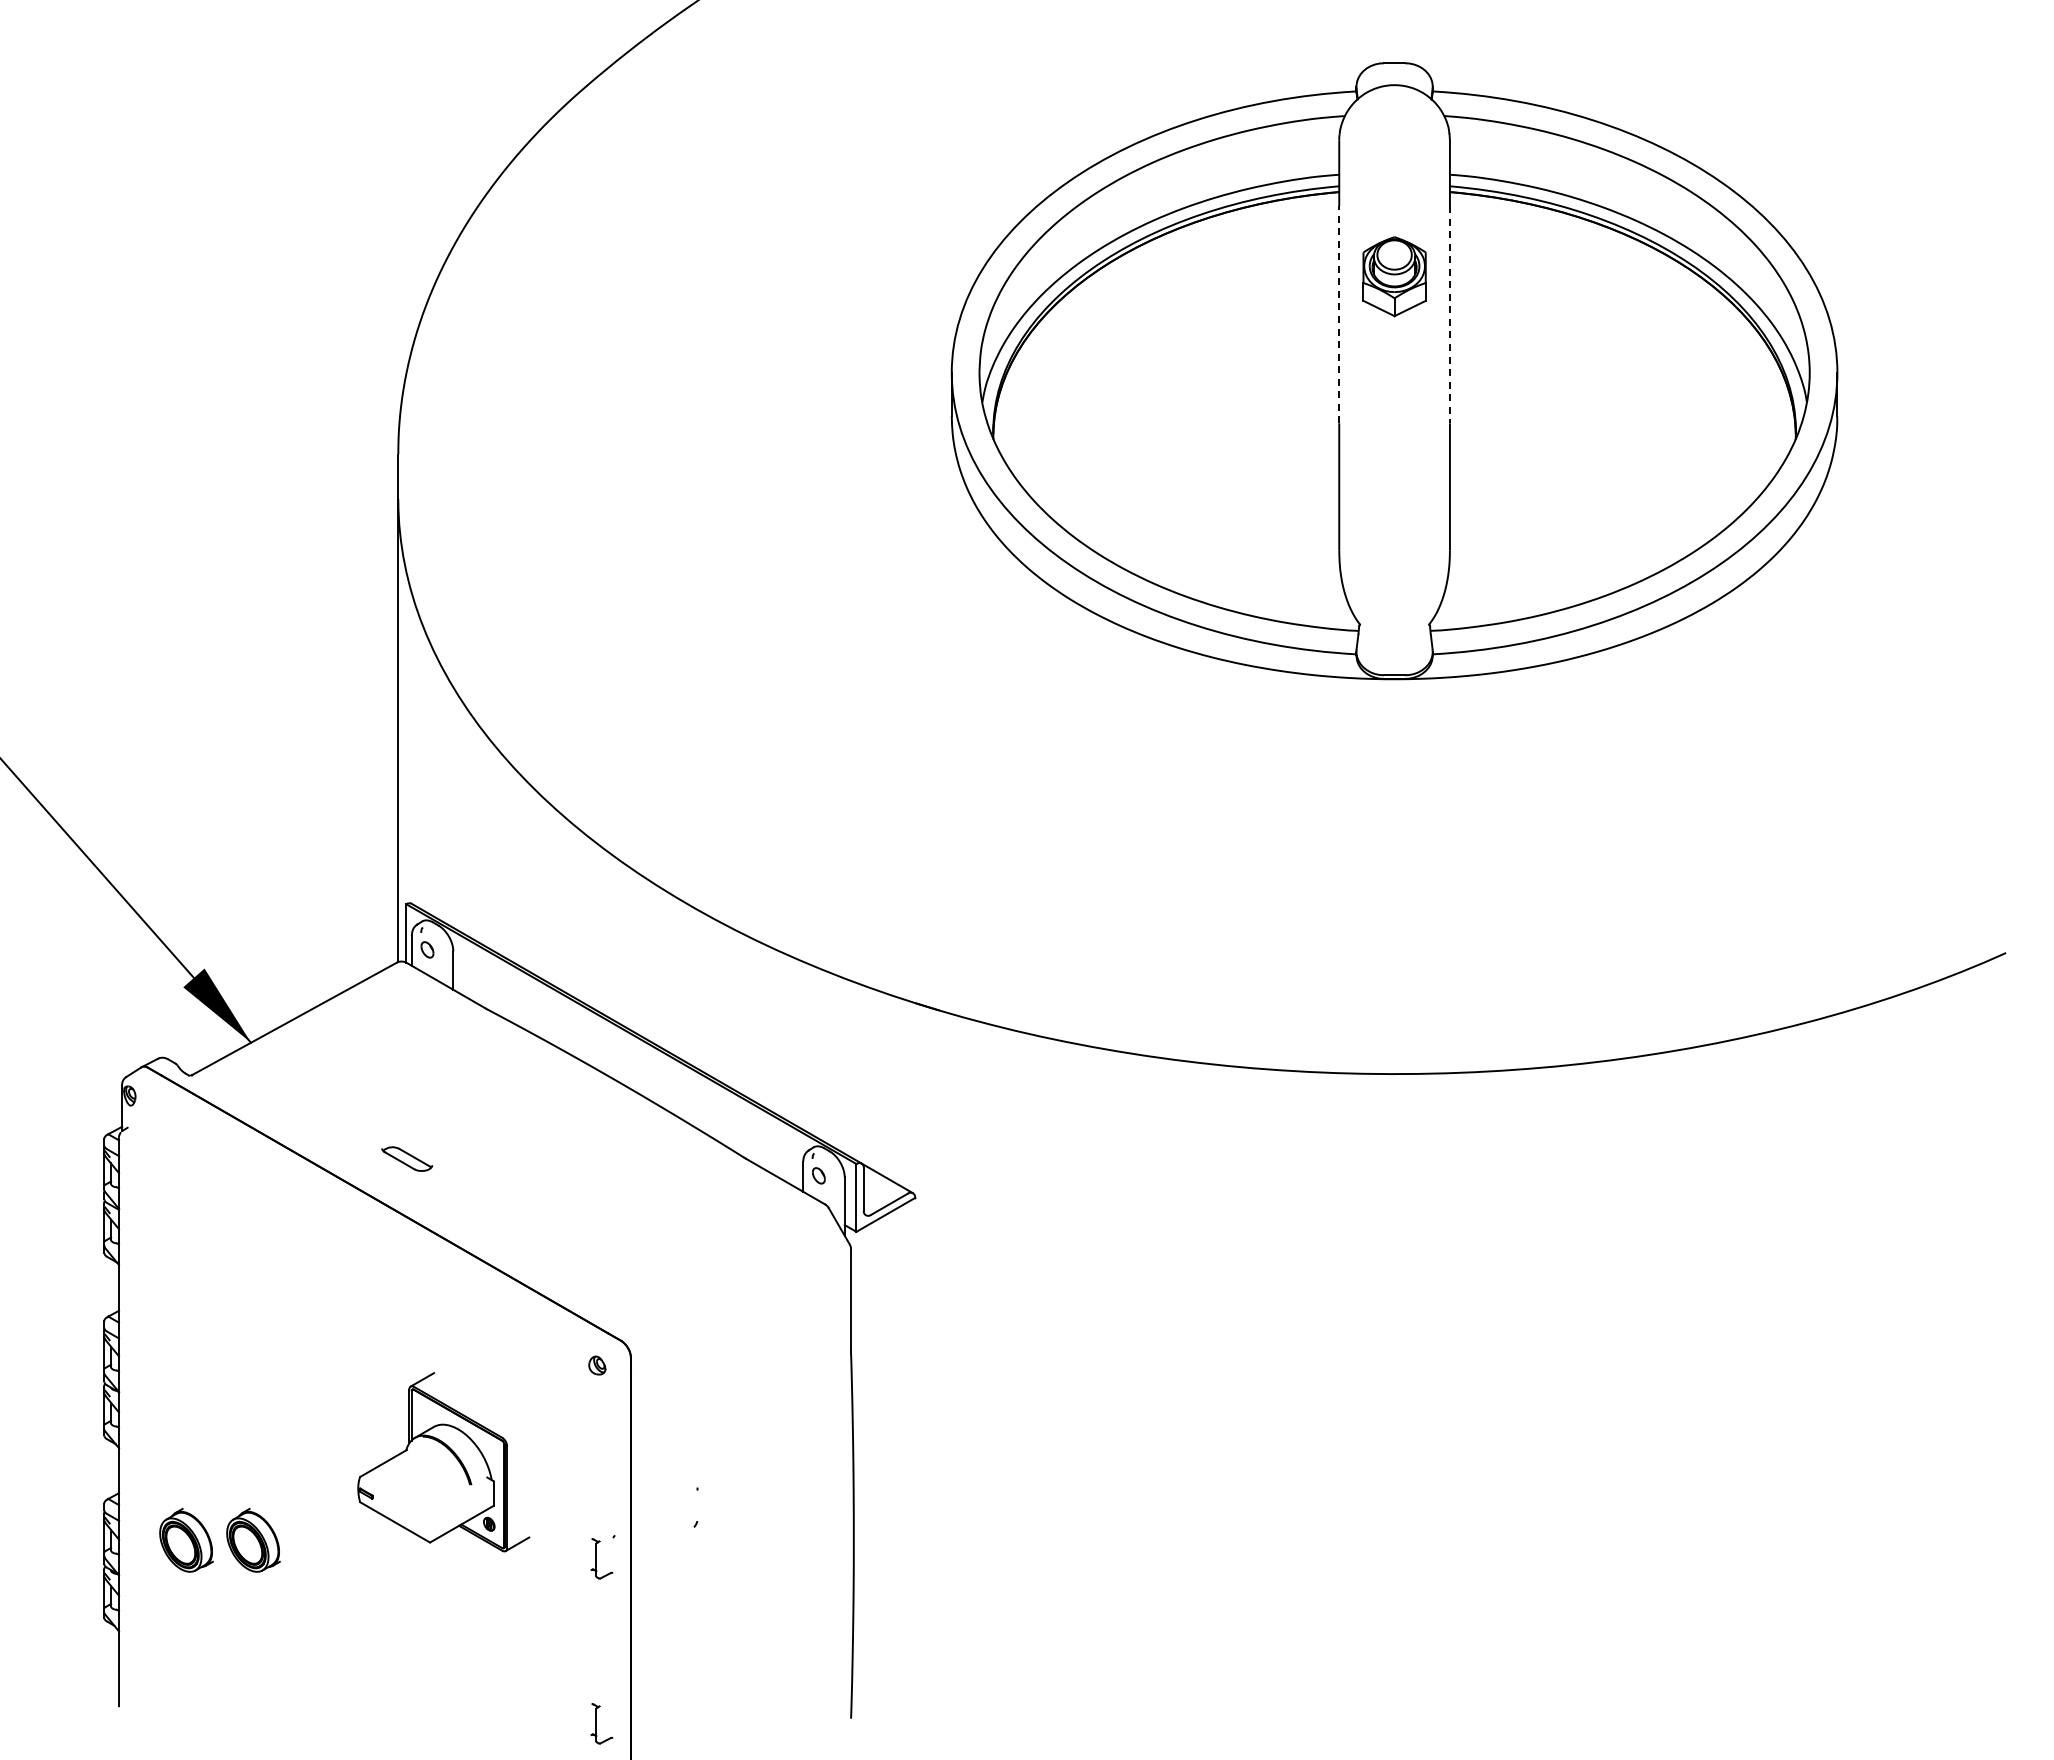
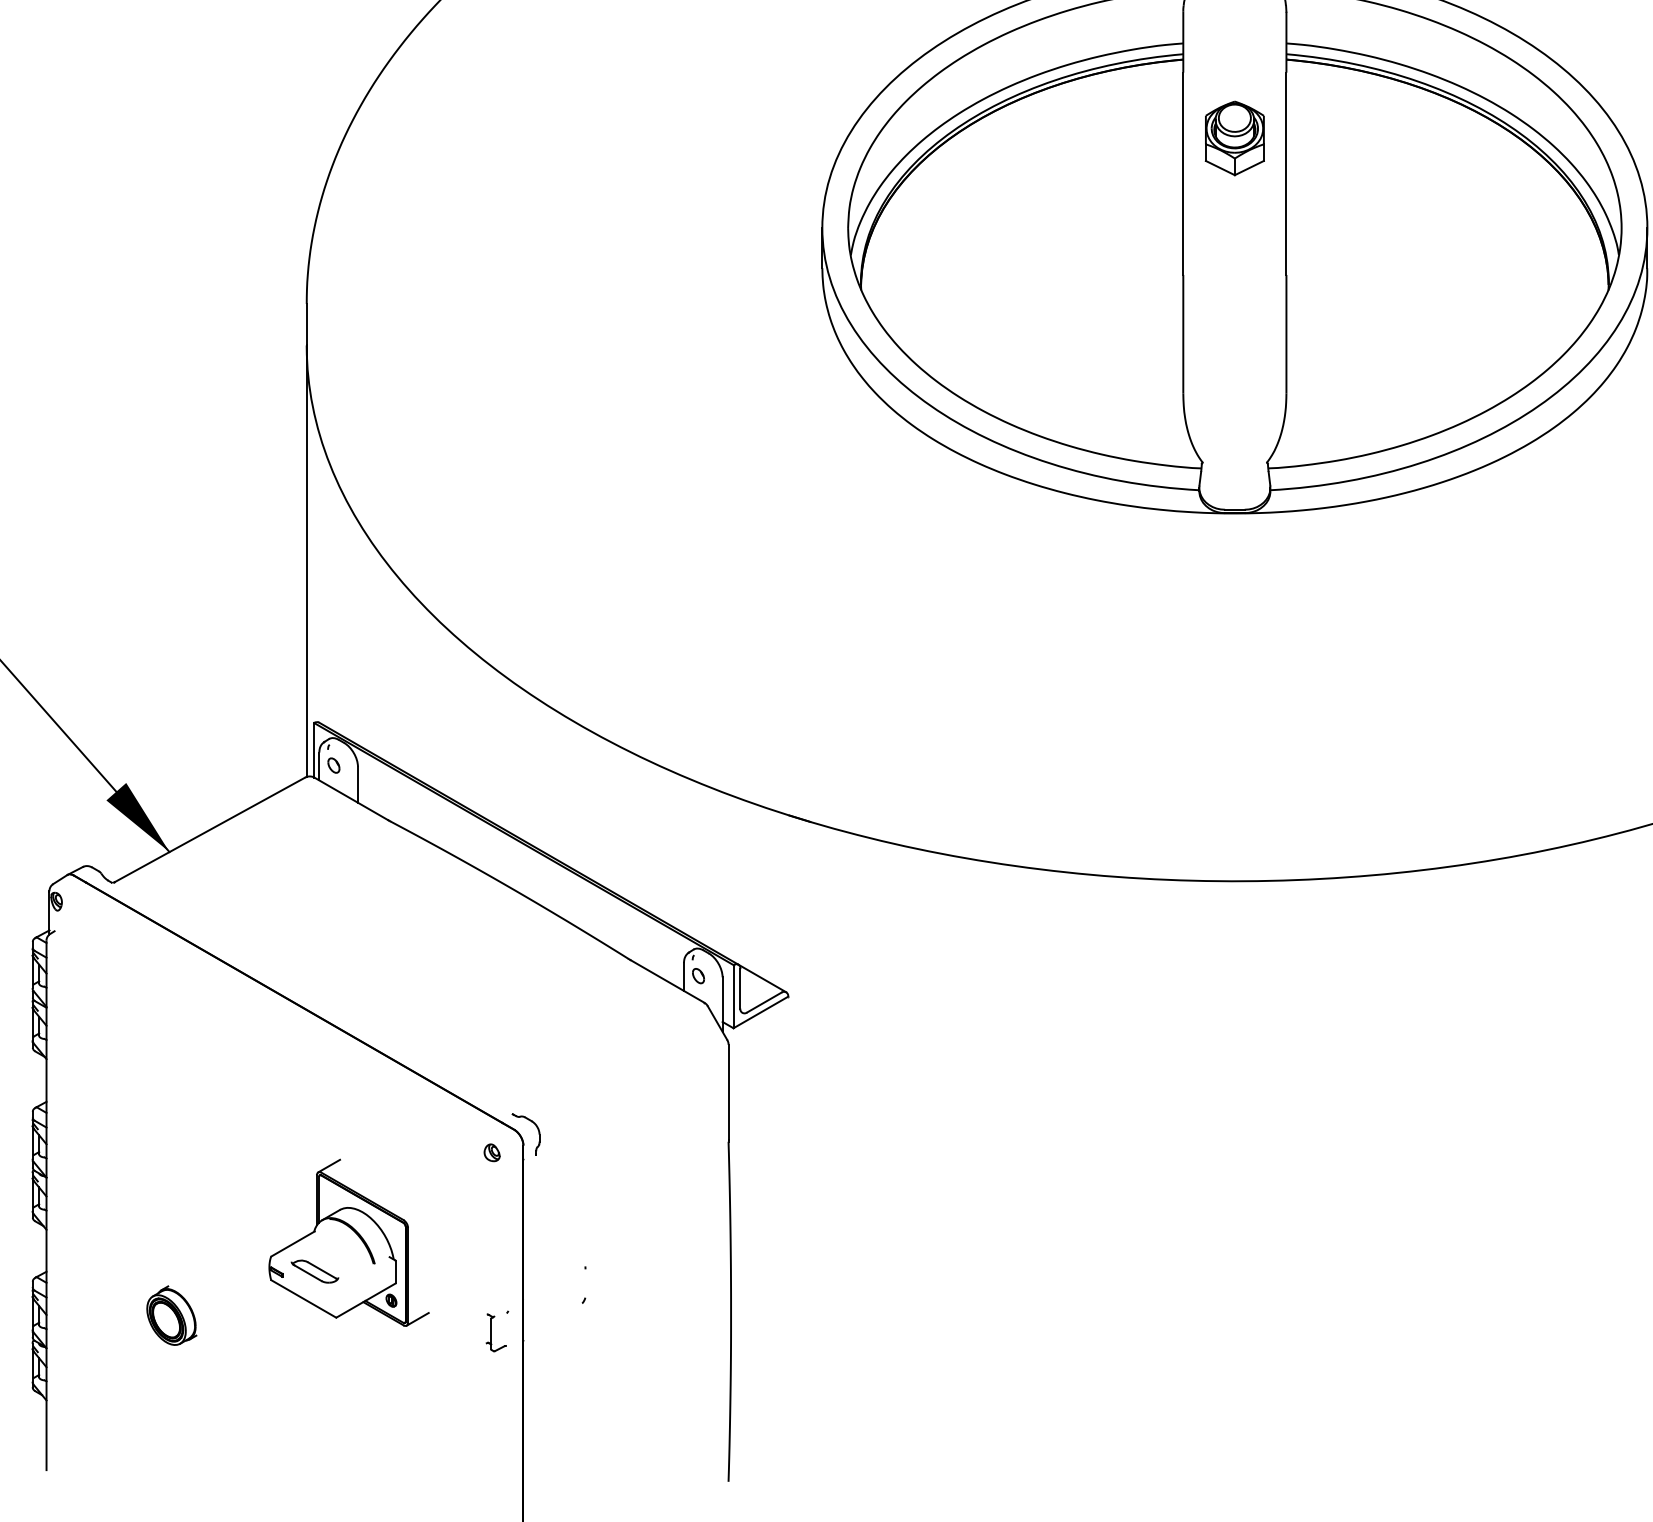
line: (1339, 314) -> (1183, 173), dashed -> solid
line: (1449, 314) -> (1286, 173), dashed -> solid
part: (407, 1158) -> (315, 1271), moved
part: (646, 1342) -> (537, 1131), added
part: (186, 1539) -> (109, 1314), removed
part: (601, 1723) -> (496, 1486), removed

